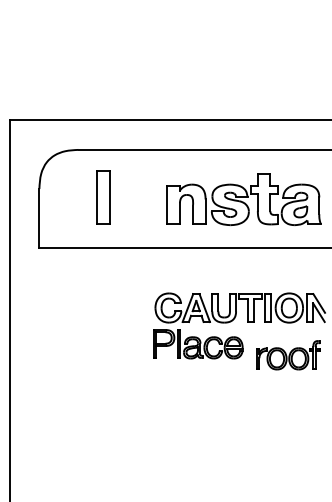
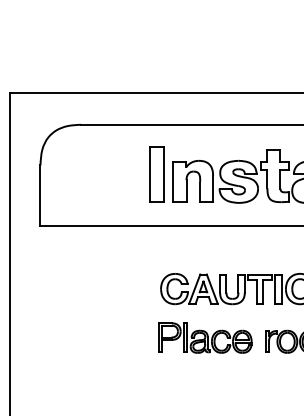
part: (103, 197) -> (156, 174), moved
part: (198, 344) -> (205, 338), moved

